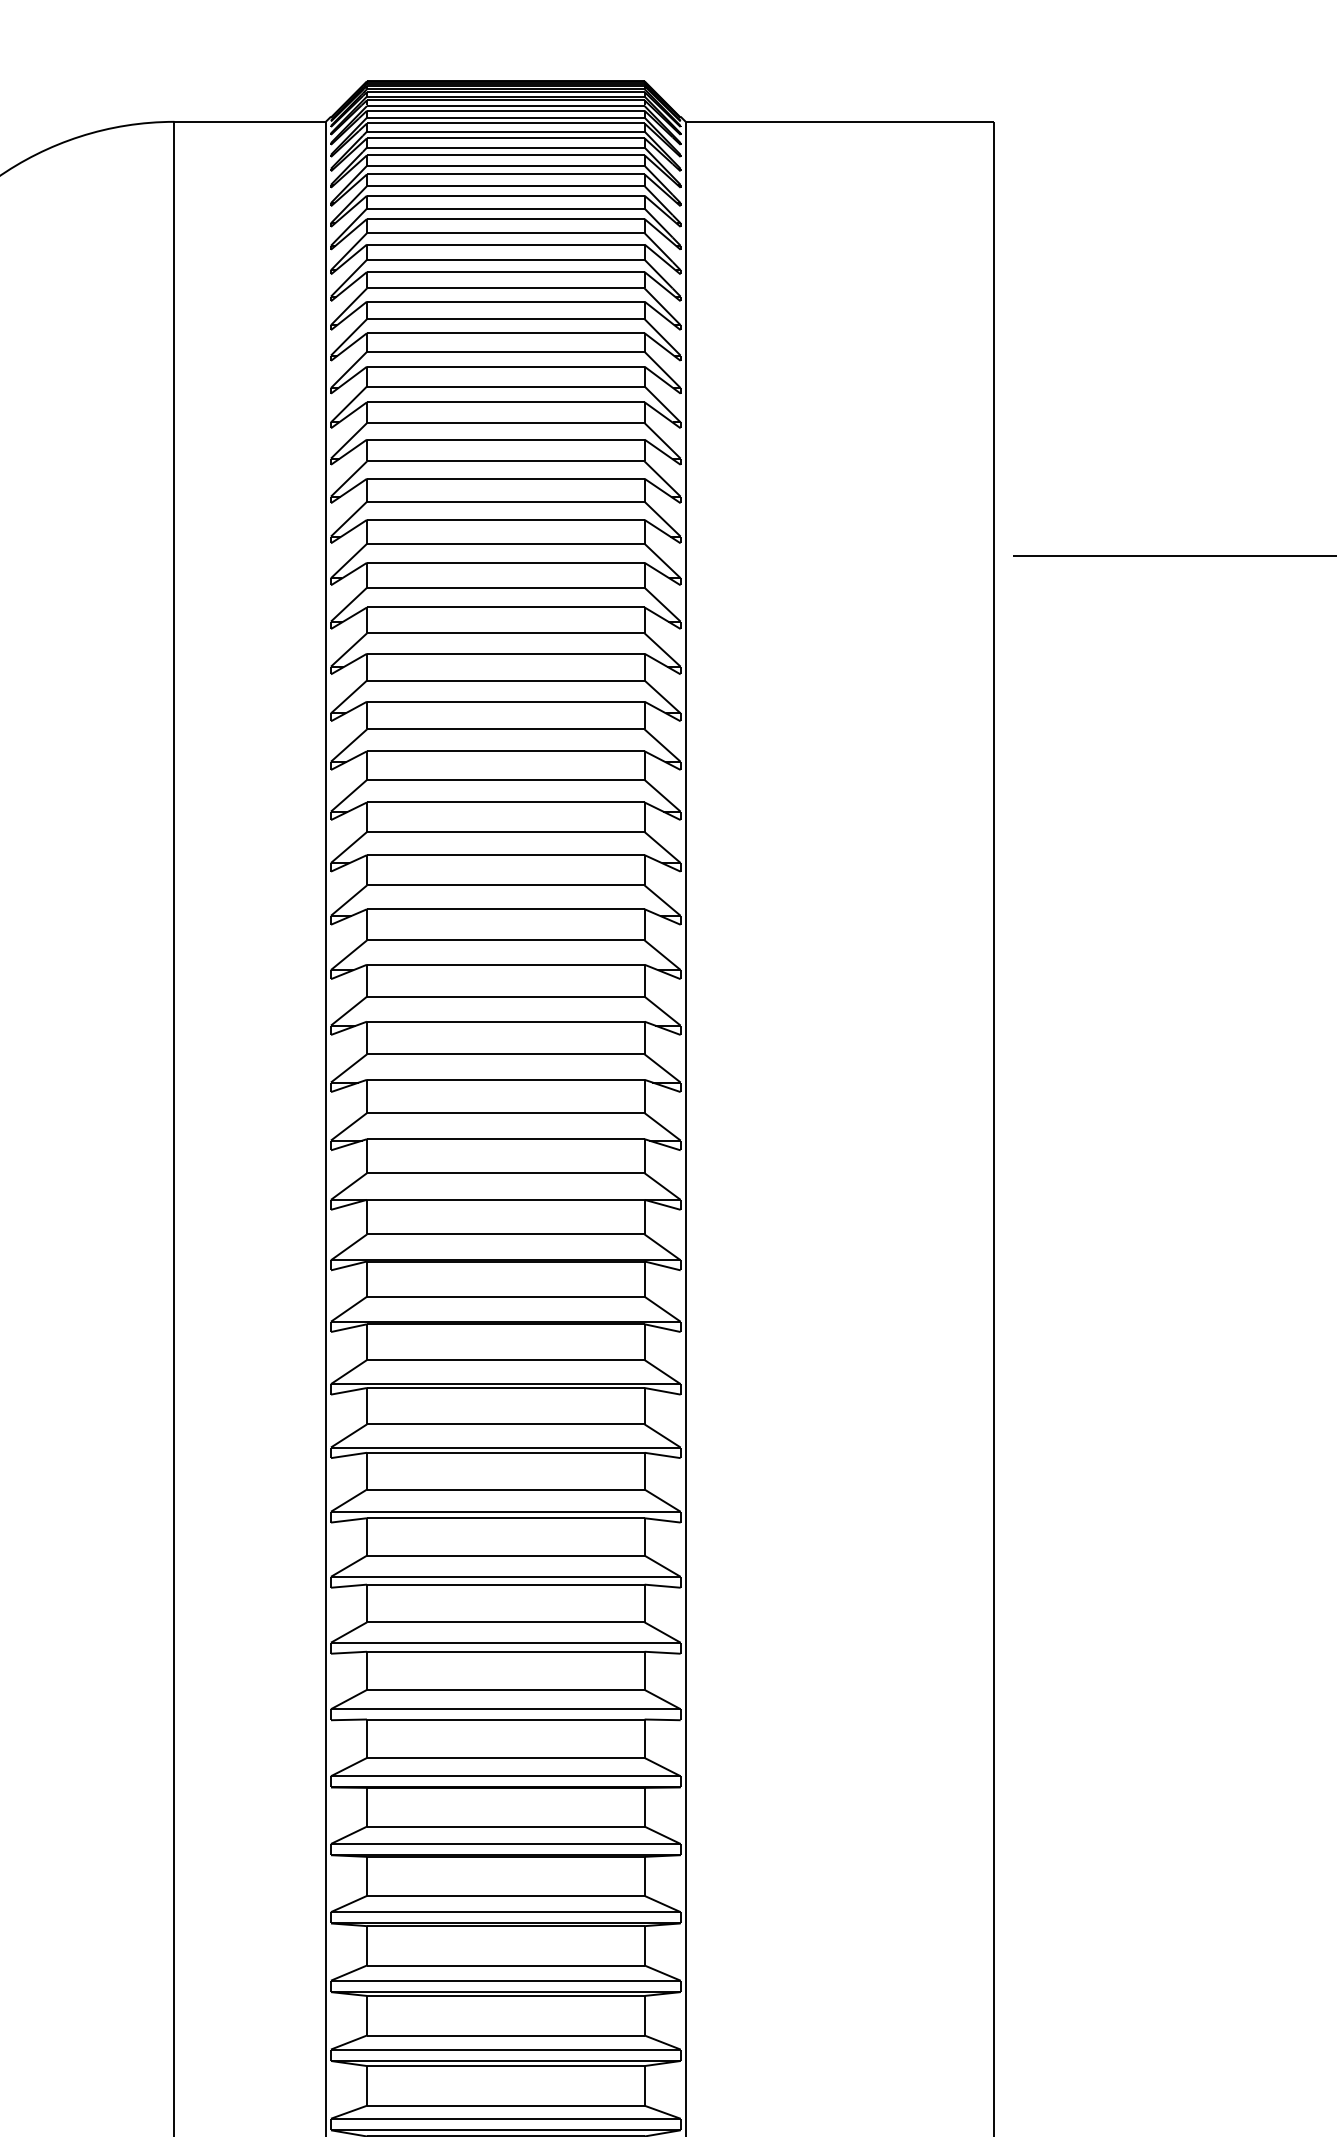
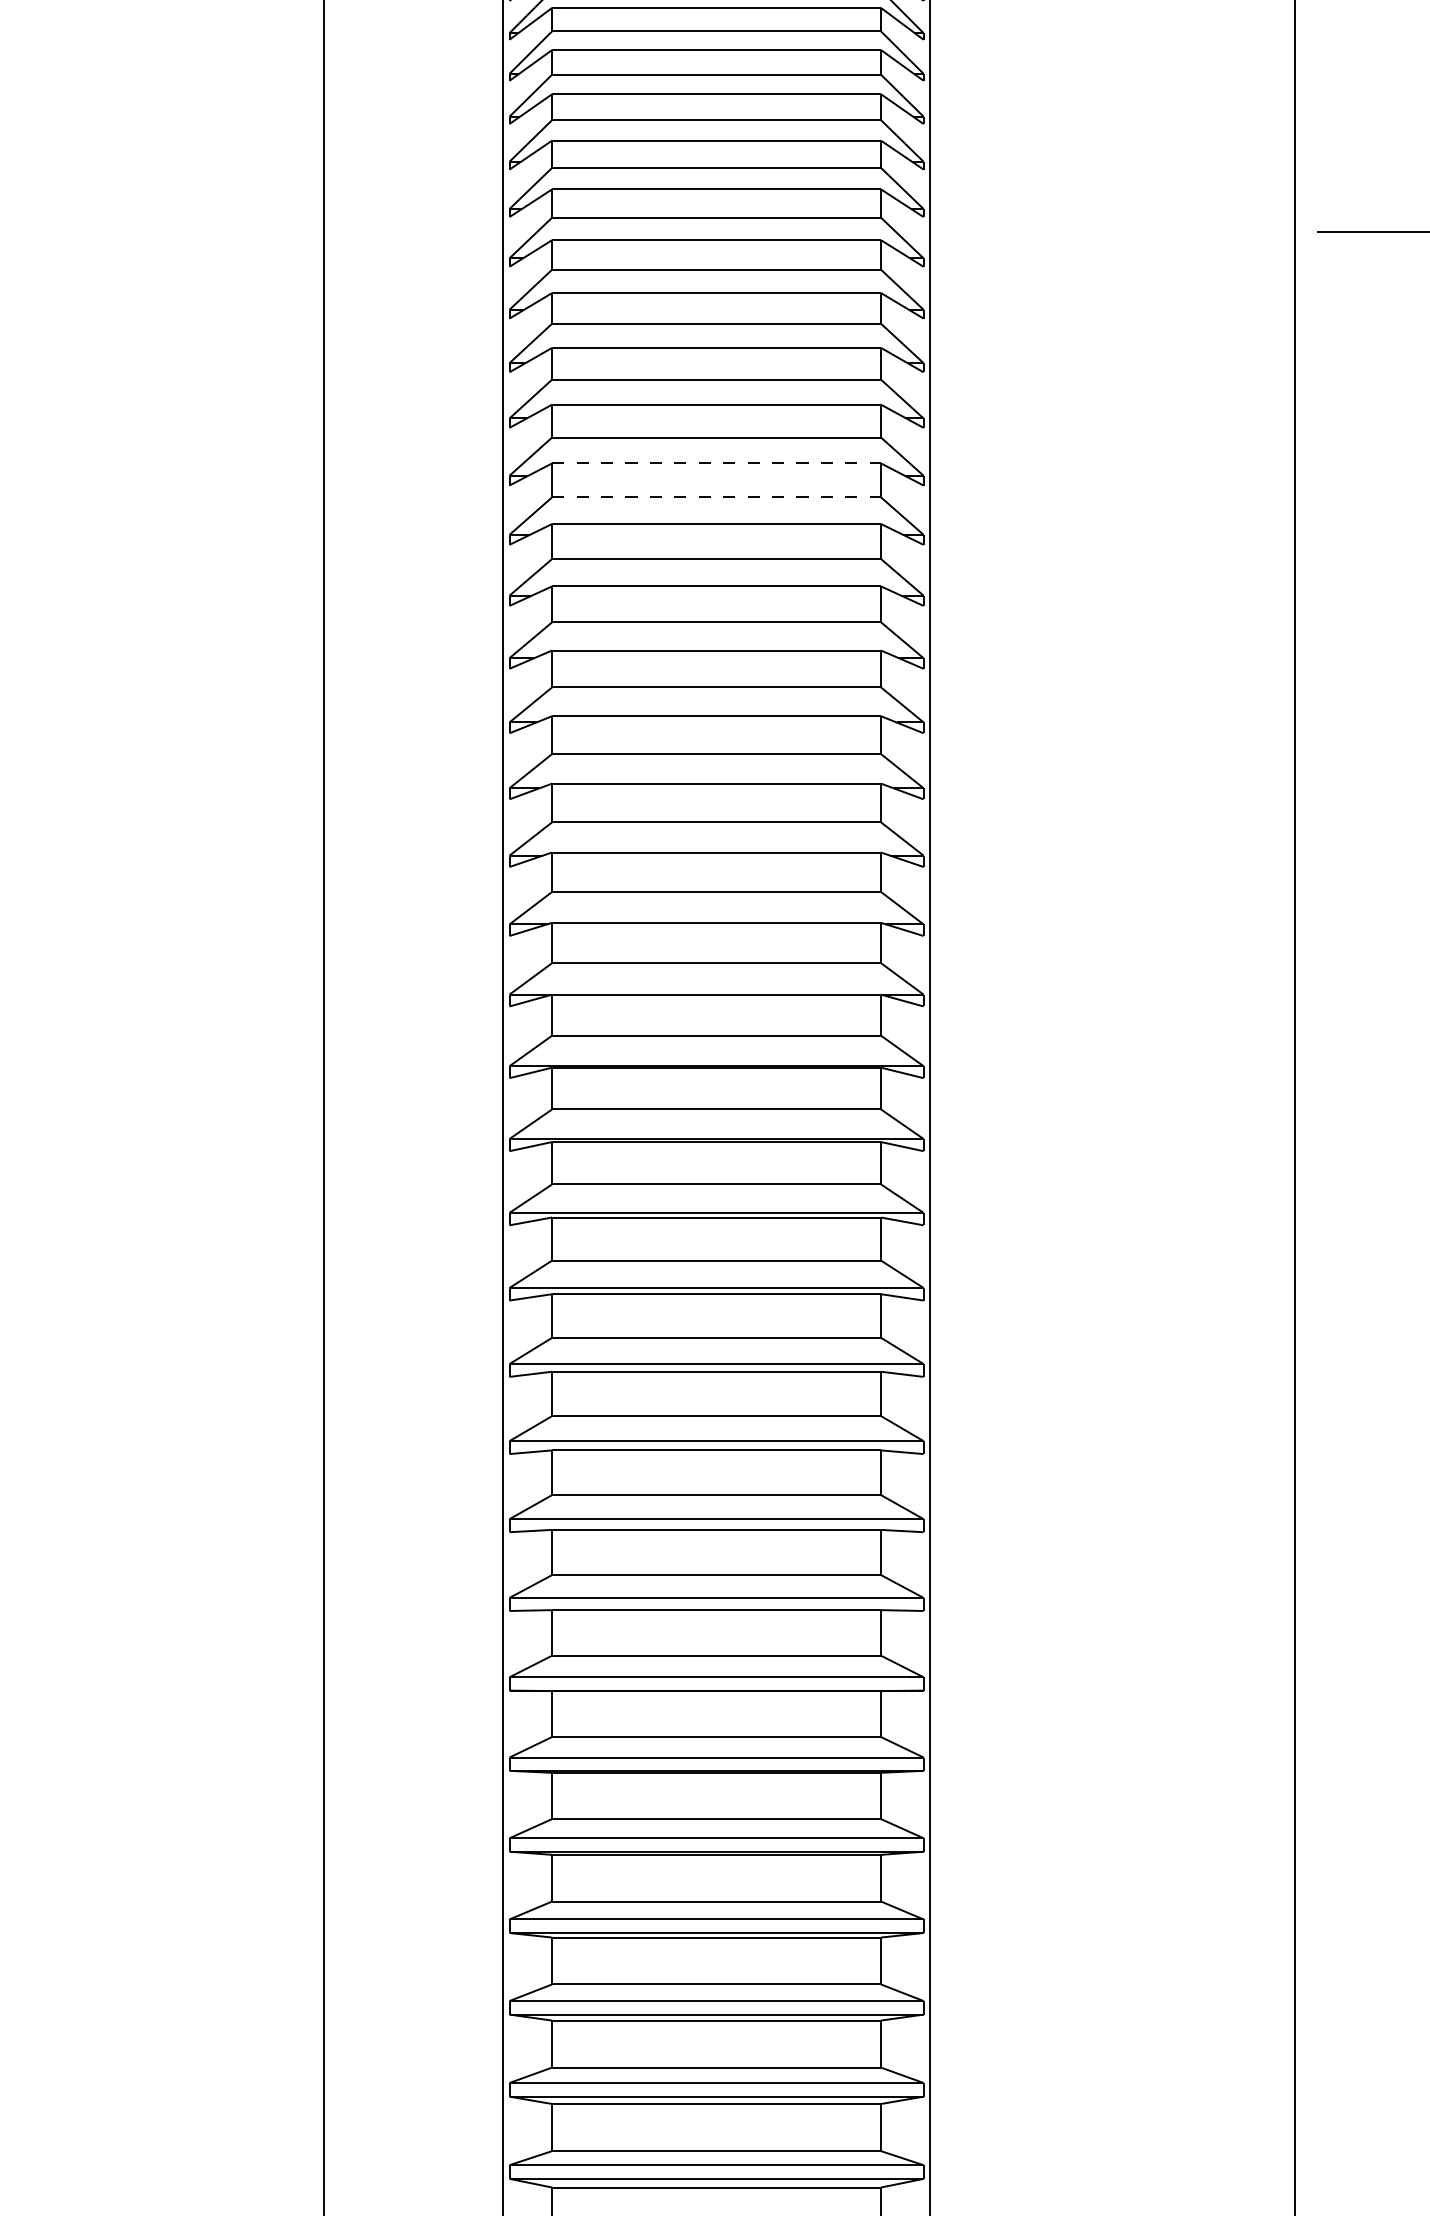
line: (505, 751) -> (716, 463), solid -> dashed
line: (505, 779) -> (716, 496), solid -> dashed

